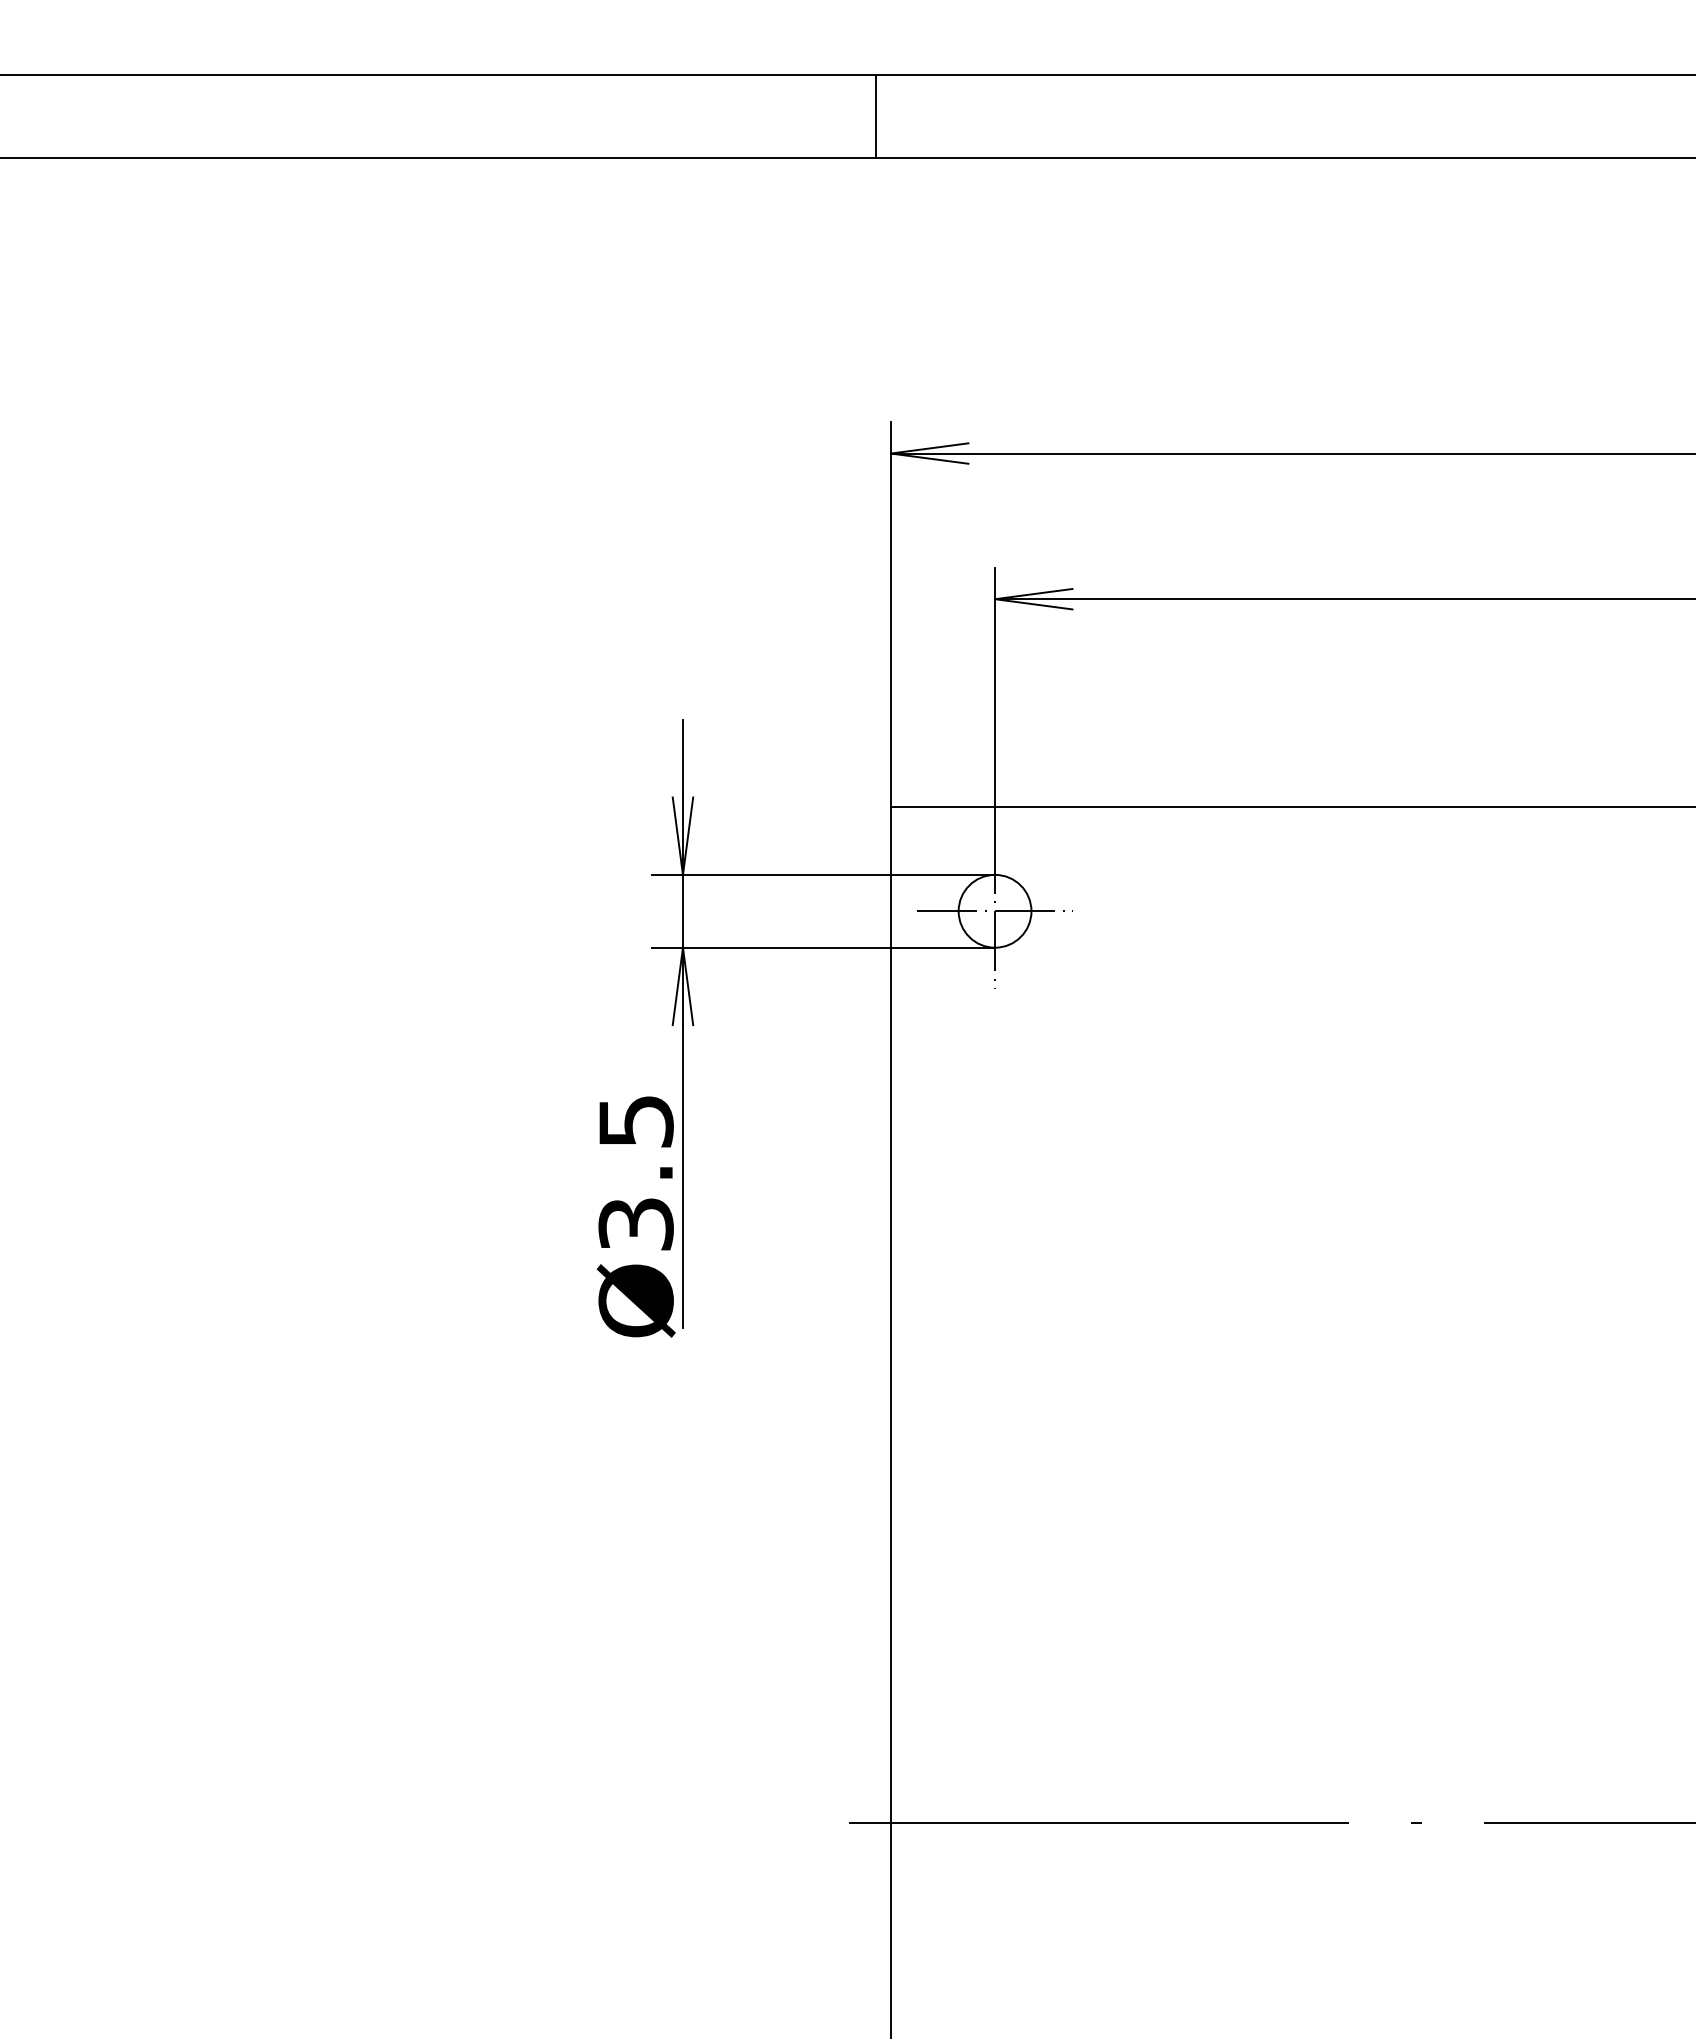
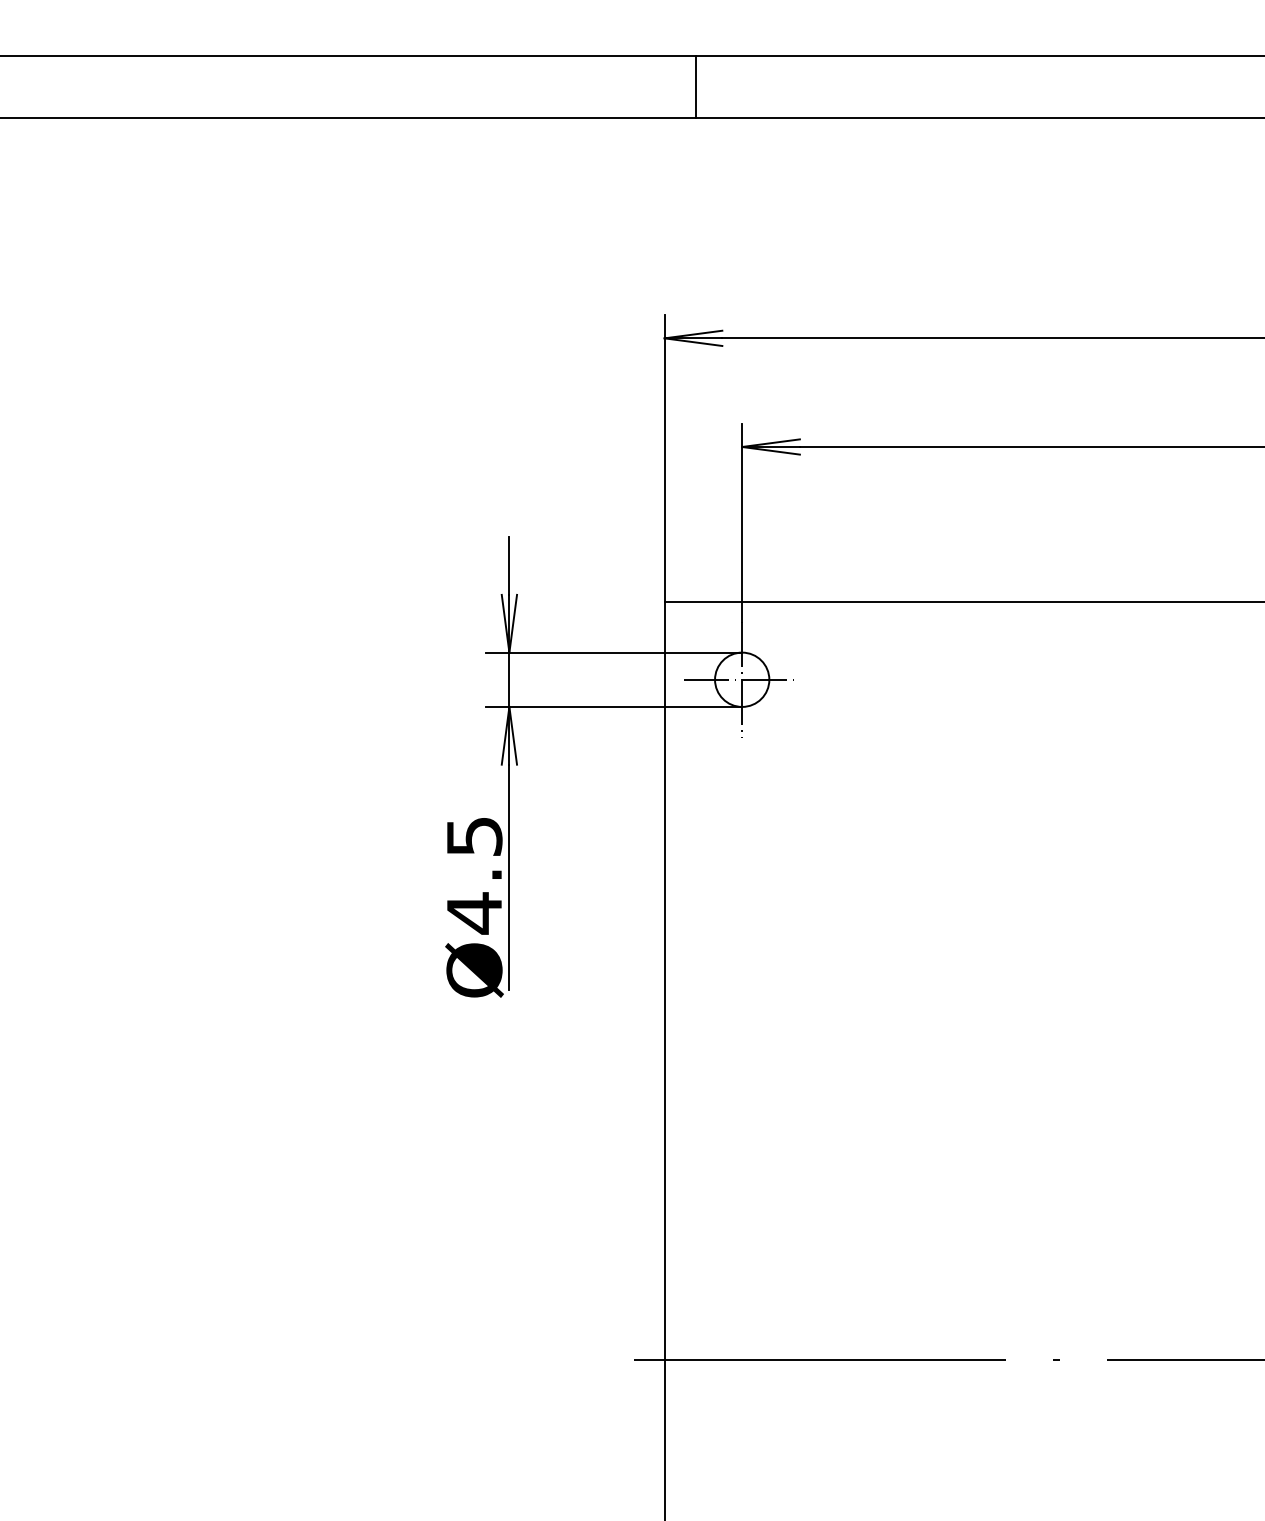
line: (876, 116) -> (696, 86), moved
text: (635, 1224) -> (473, 913), Ø3.5 -> Ø4.5

